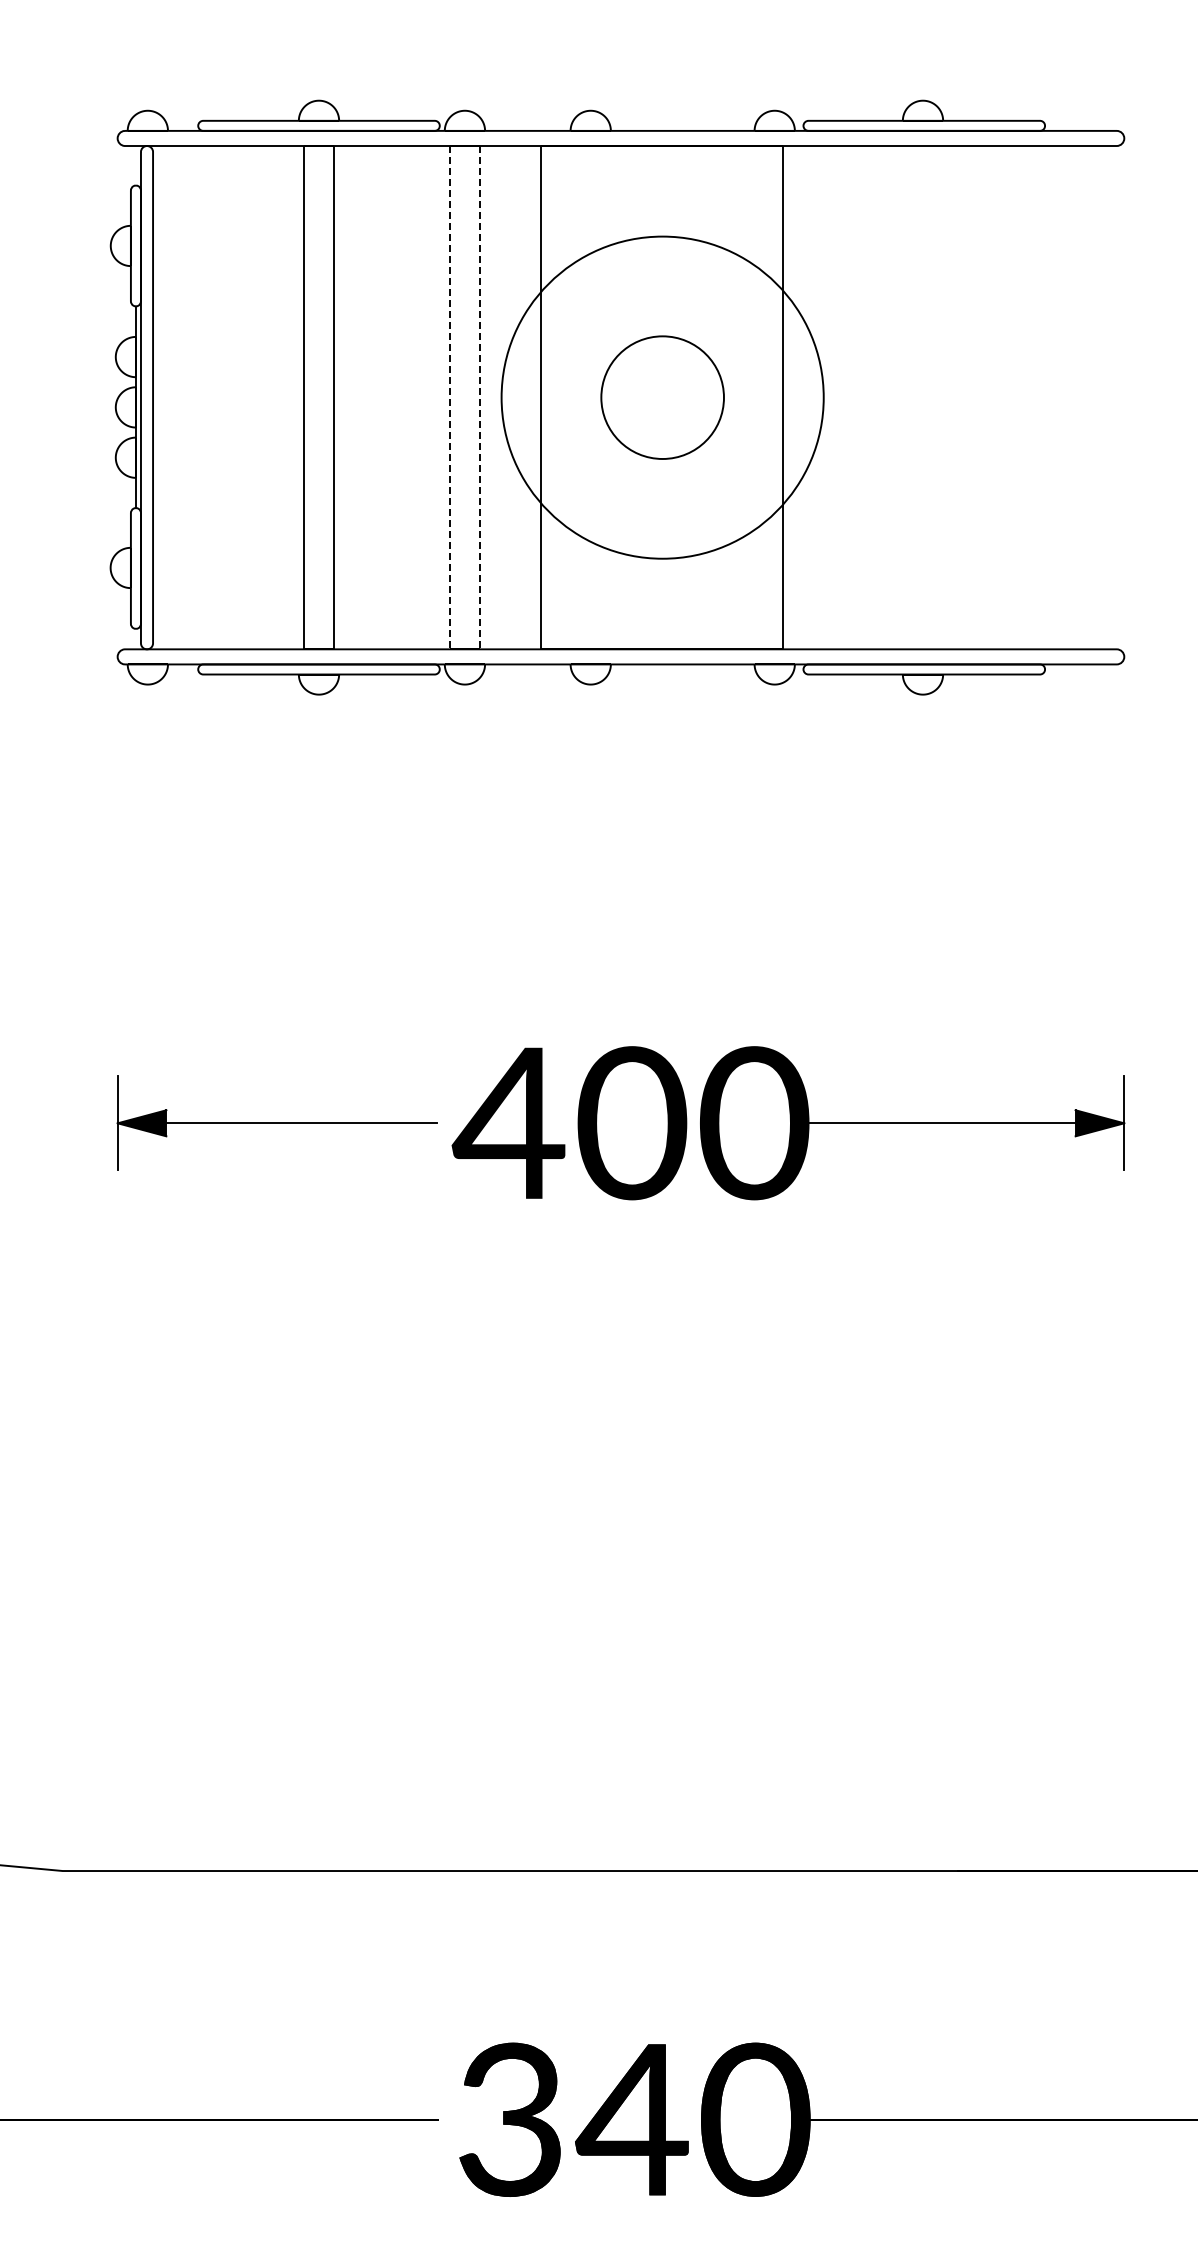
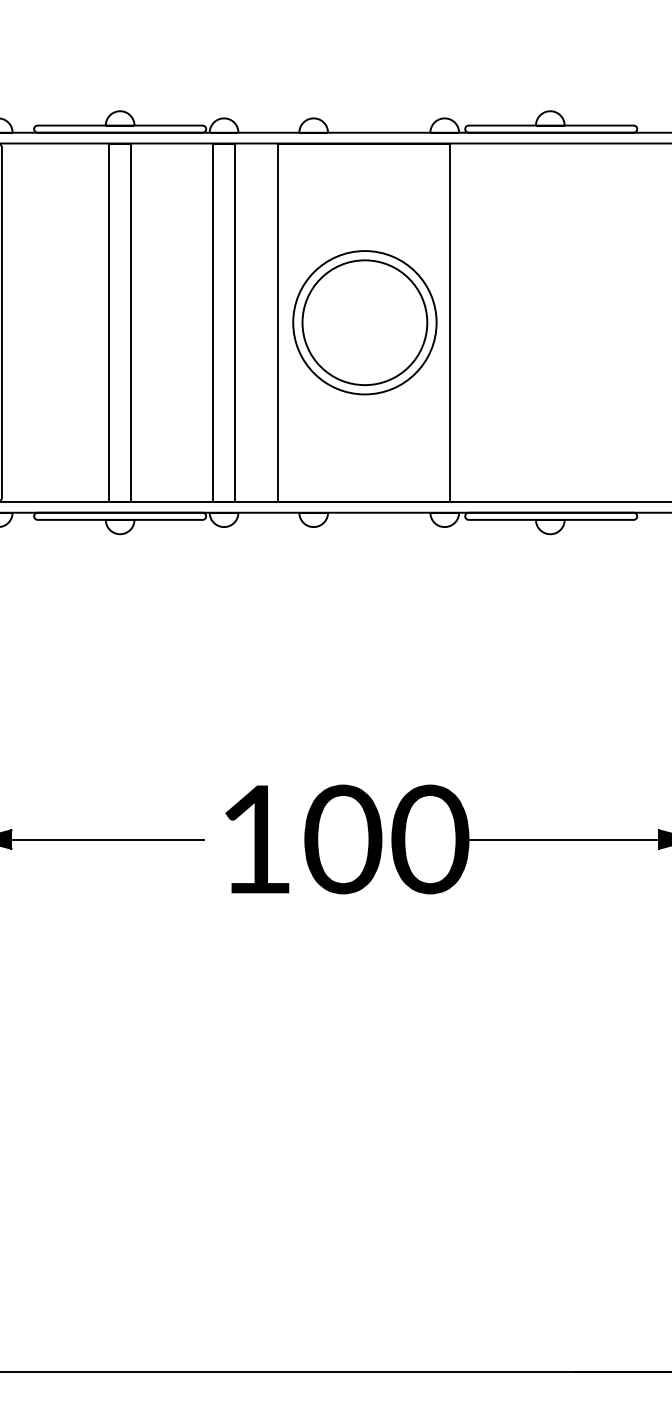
line: (449, 397) -> (213, 322), dashed -> solid
line: (480, 397) -> (235, 322), dashed -> solid
circle: (662, 397) -> (364, 322), size x0.62
circle: (662, 397) -> (364, 322), size x1.43
text: (508, 1122) -> (255, 838), 400 -> 100

